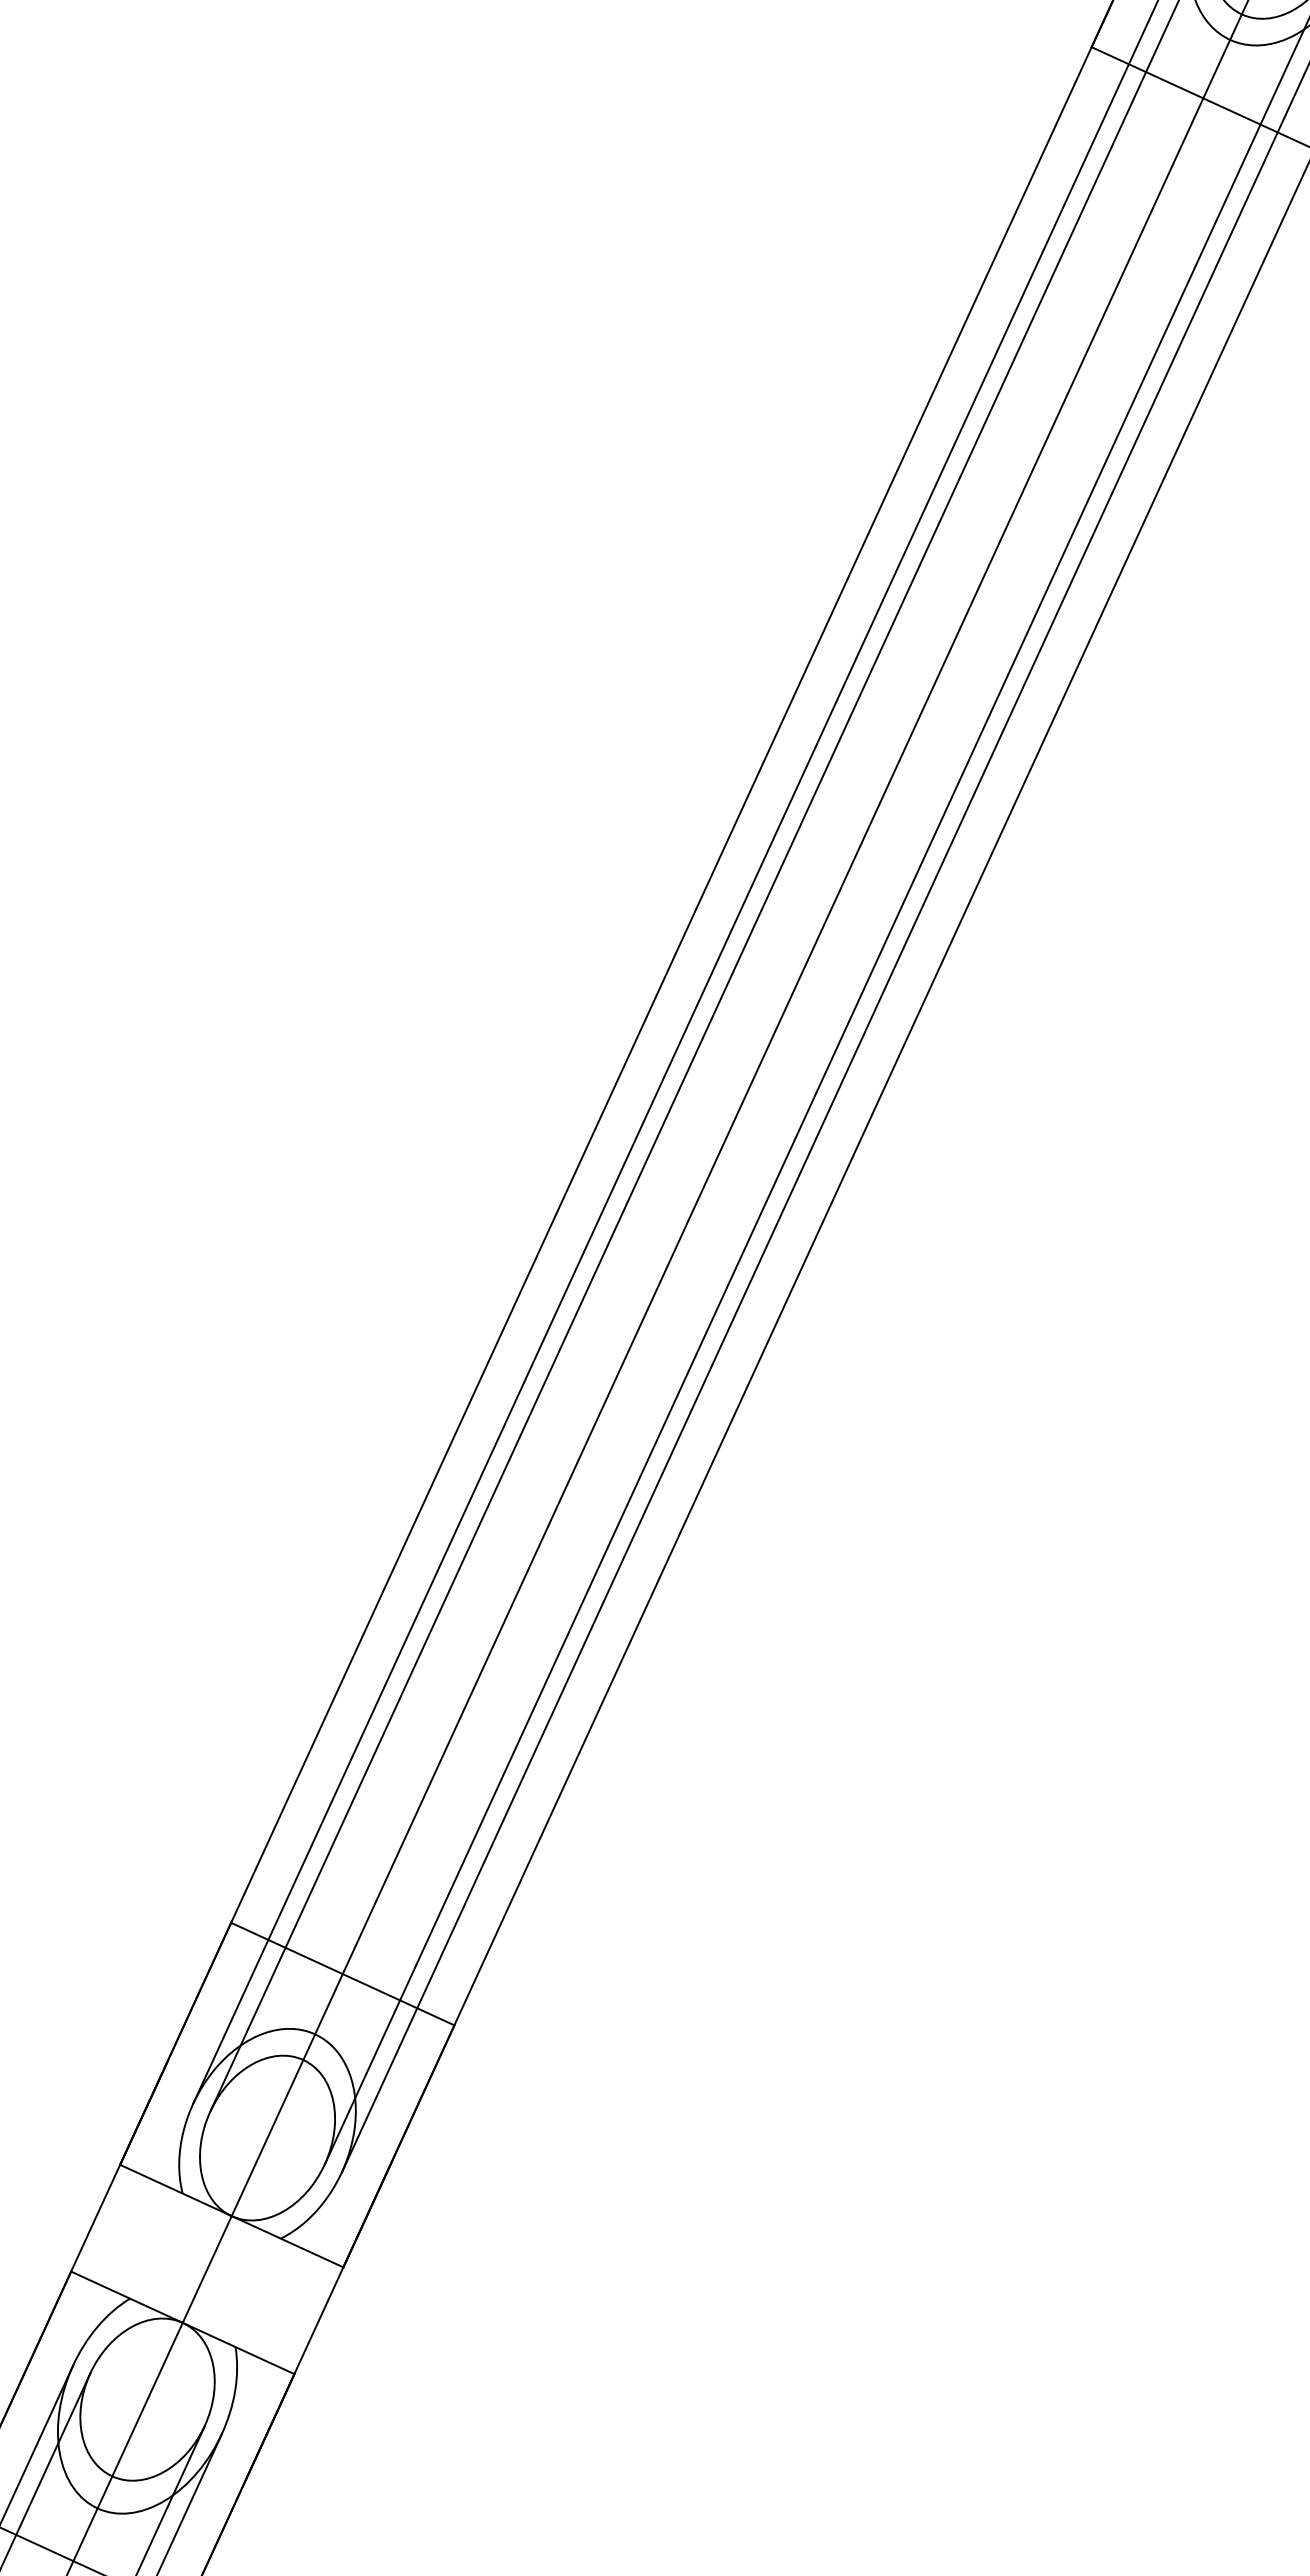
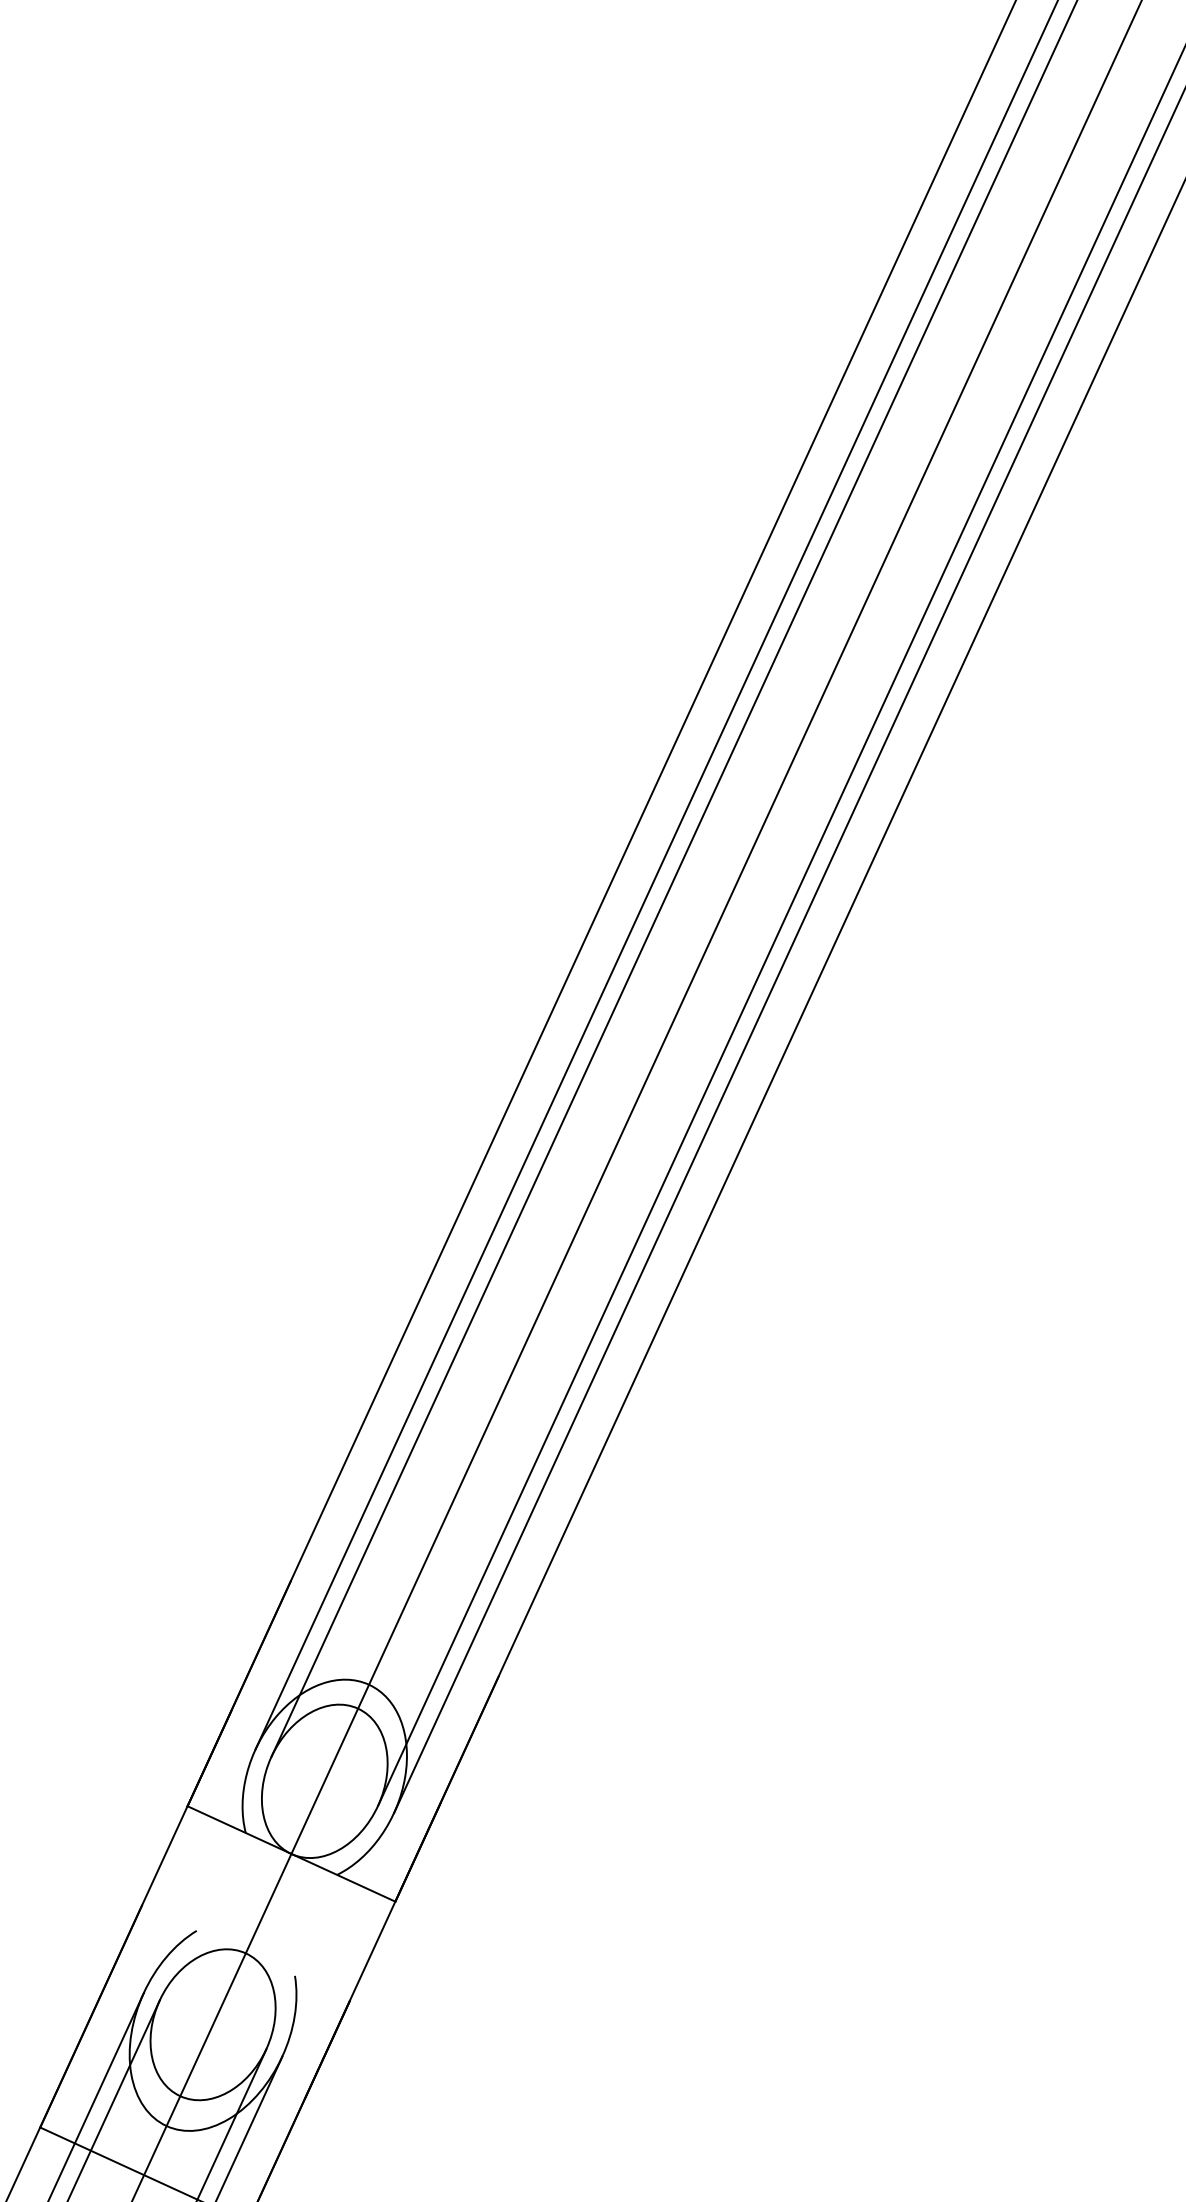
line: (342, 1973) -> (394, 1628), removed
line: (182, 2322) -> (245, 1952), removed

